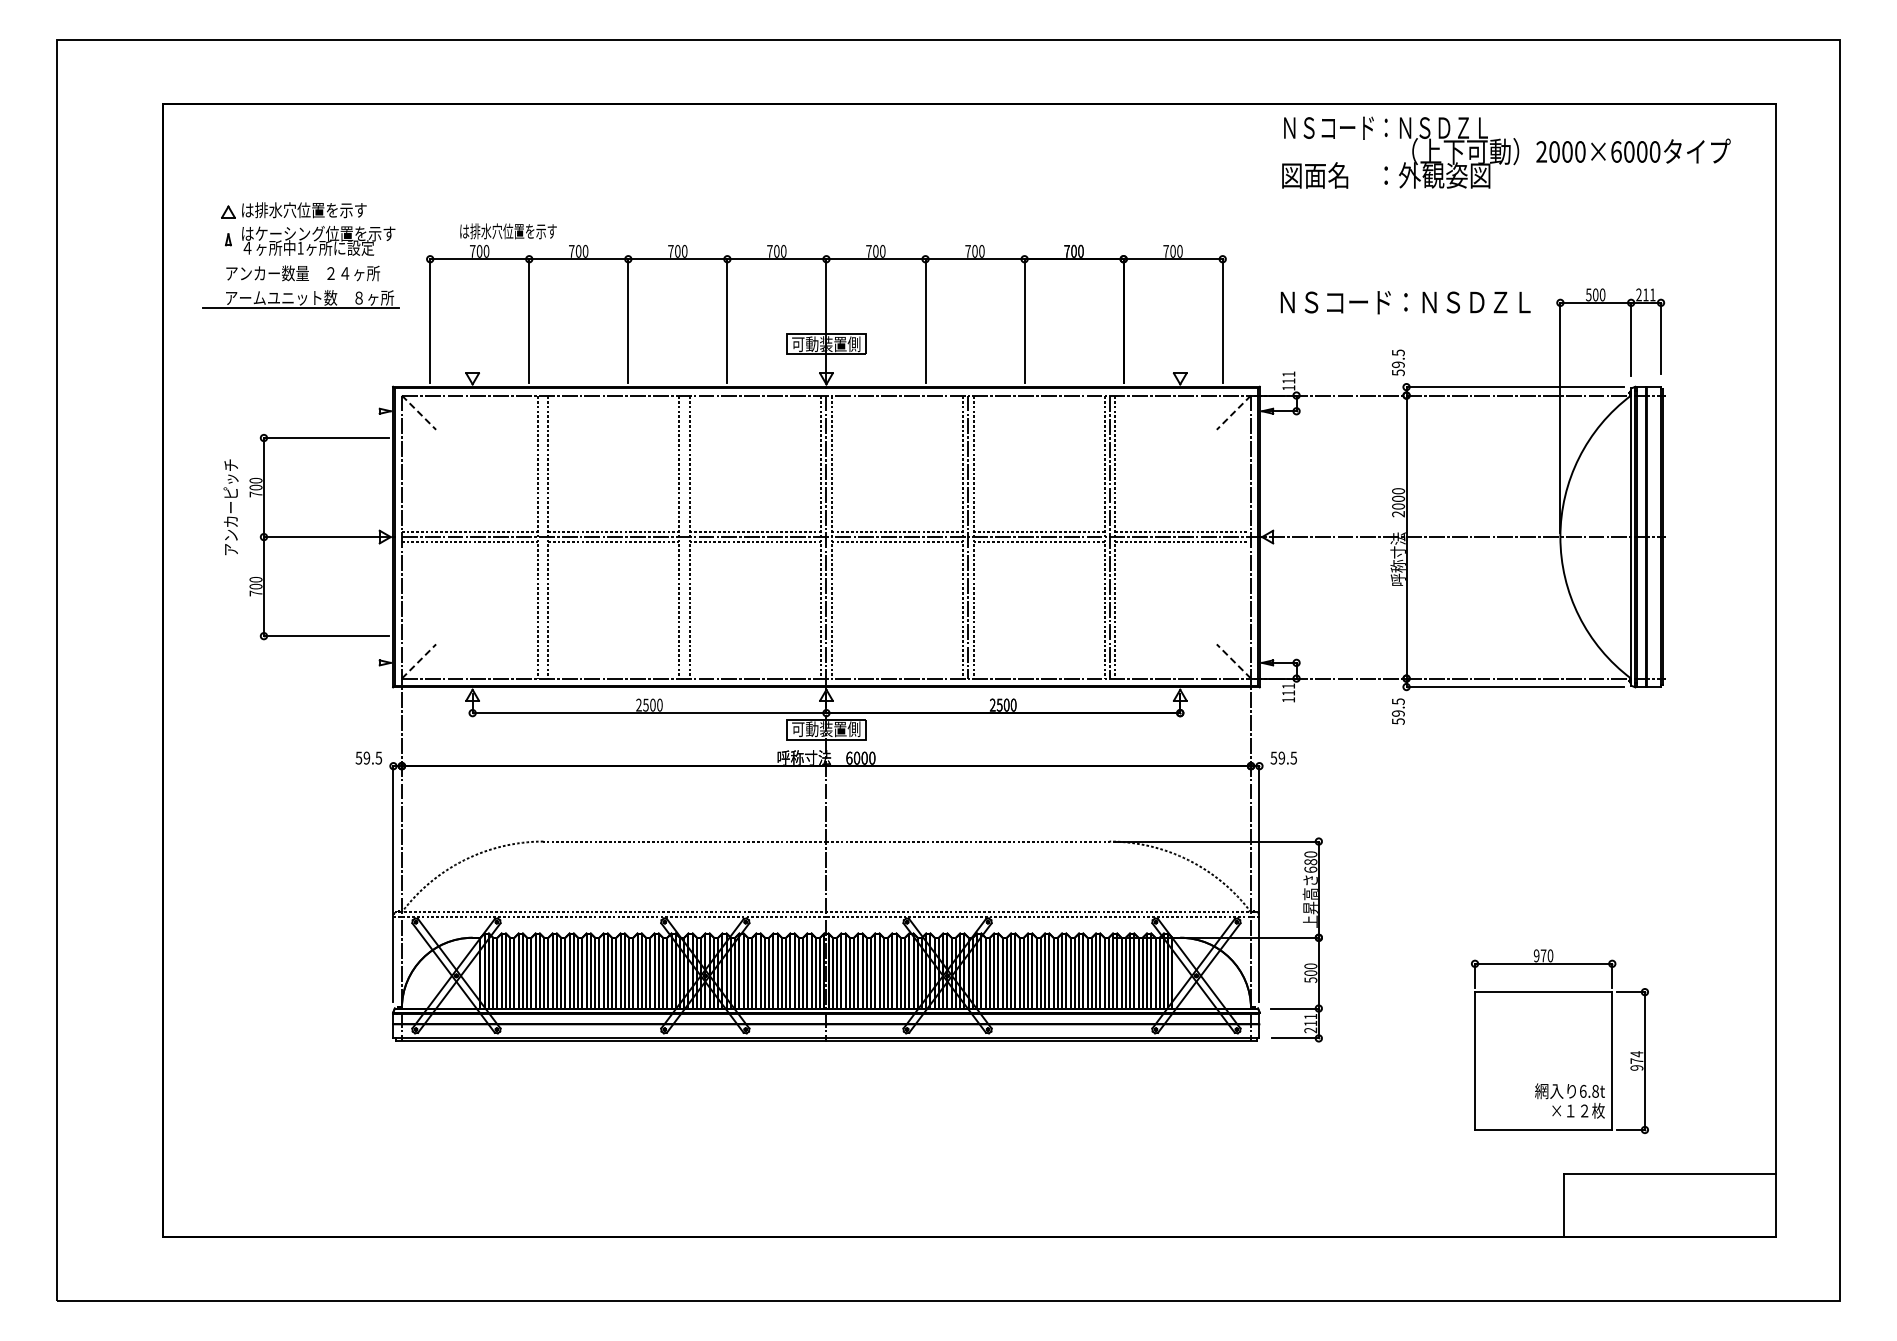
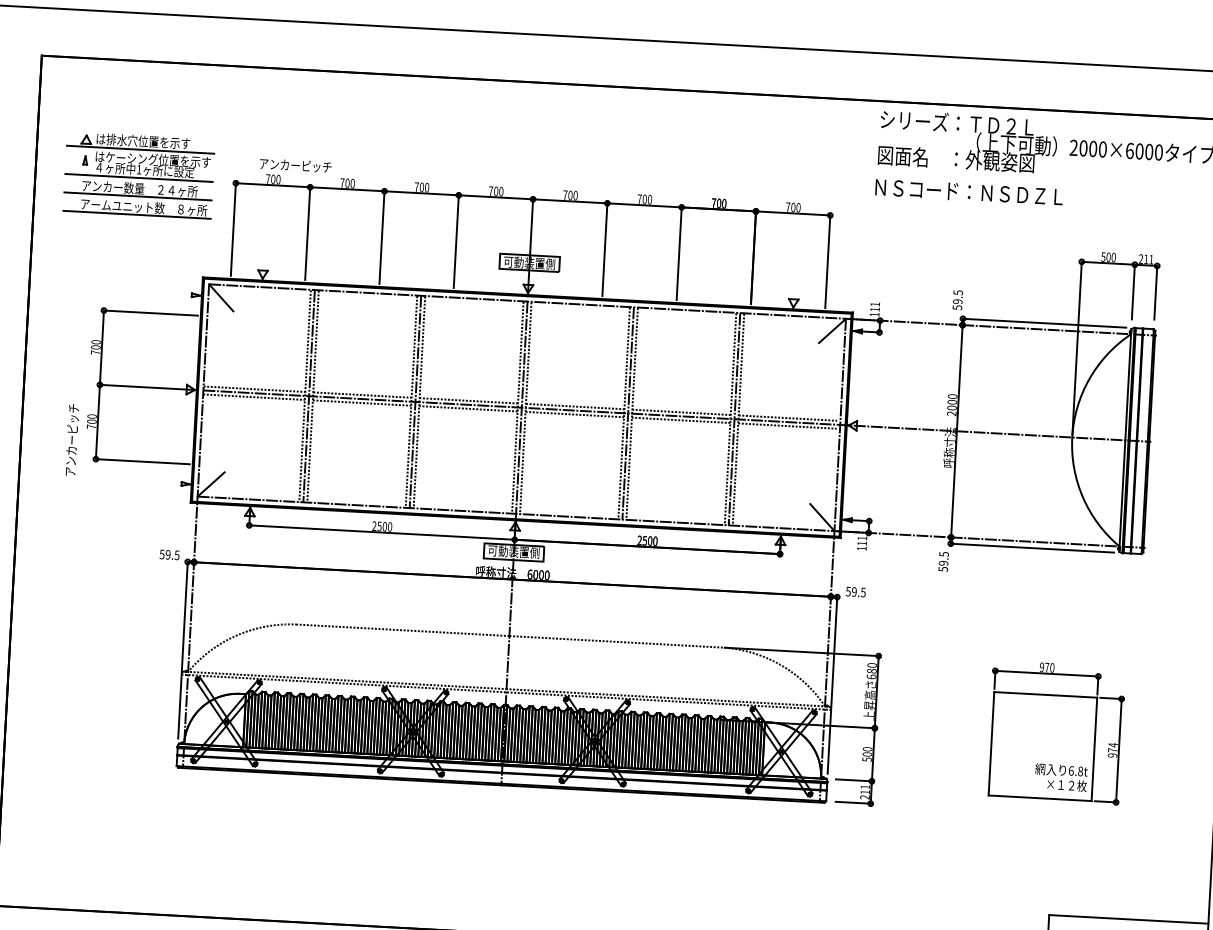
text: (1384, 126) -> (957, 122), ＮＳコード：ＮＳＤＺＬ -> シリーズ：ＴＤ２Ｌ
line: (300, 221) -> (140, 149), added
text: (508, 231) -> (295, 165), は排水穴位置を示す -> アンカーピッチ
line: (300, 259) -> (138, 178), added
line: (300, 283) -> (137, 196), added
text: (1405, 302) -> (969, 192), moved
line: (419, 413) -> (221, 298), dashed -> solid
line: (1233, 413) -> (832, 331), dashed -> solid
text: (230, 507) -> (71, 440), moved
line: (684, 536) -> (415, 401), added
line: (542, 537) -> (308, 396), added
line: (419, 661) -> (211, 484), dashed -> solid
line: (1233, 661) -> (822, 517), dashed -> solid
part: (1559, 1041) -> (1055, 732), moved

